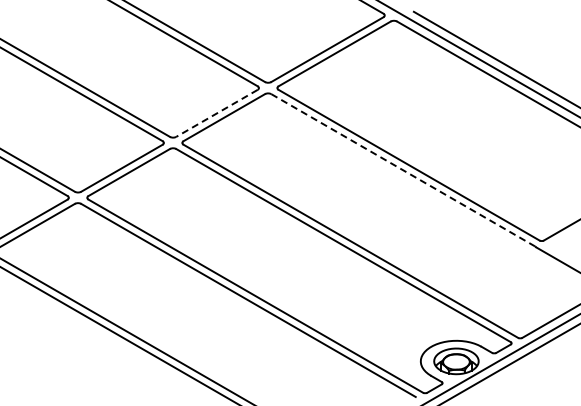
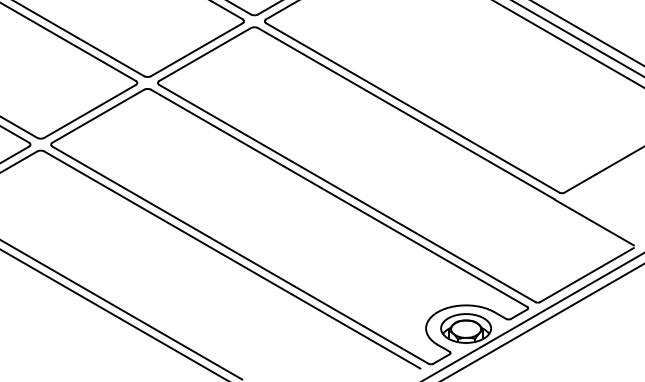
line: (216, 113) -> (196, 49), dashed -> solid
line: (403, 170) -> (406, 113), dashed -> solid

